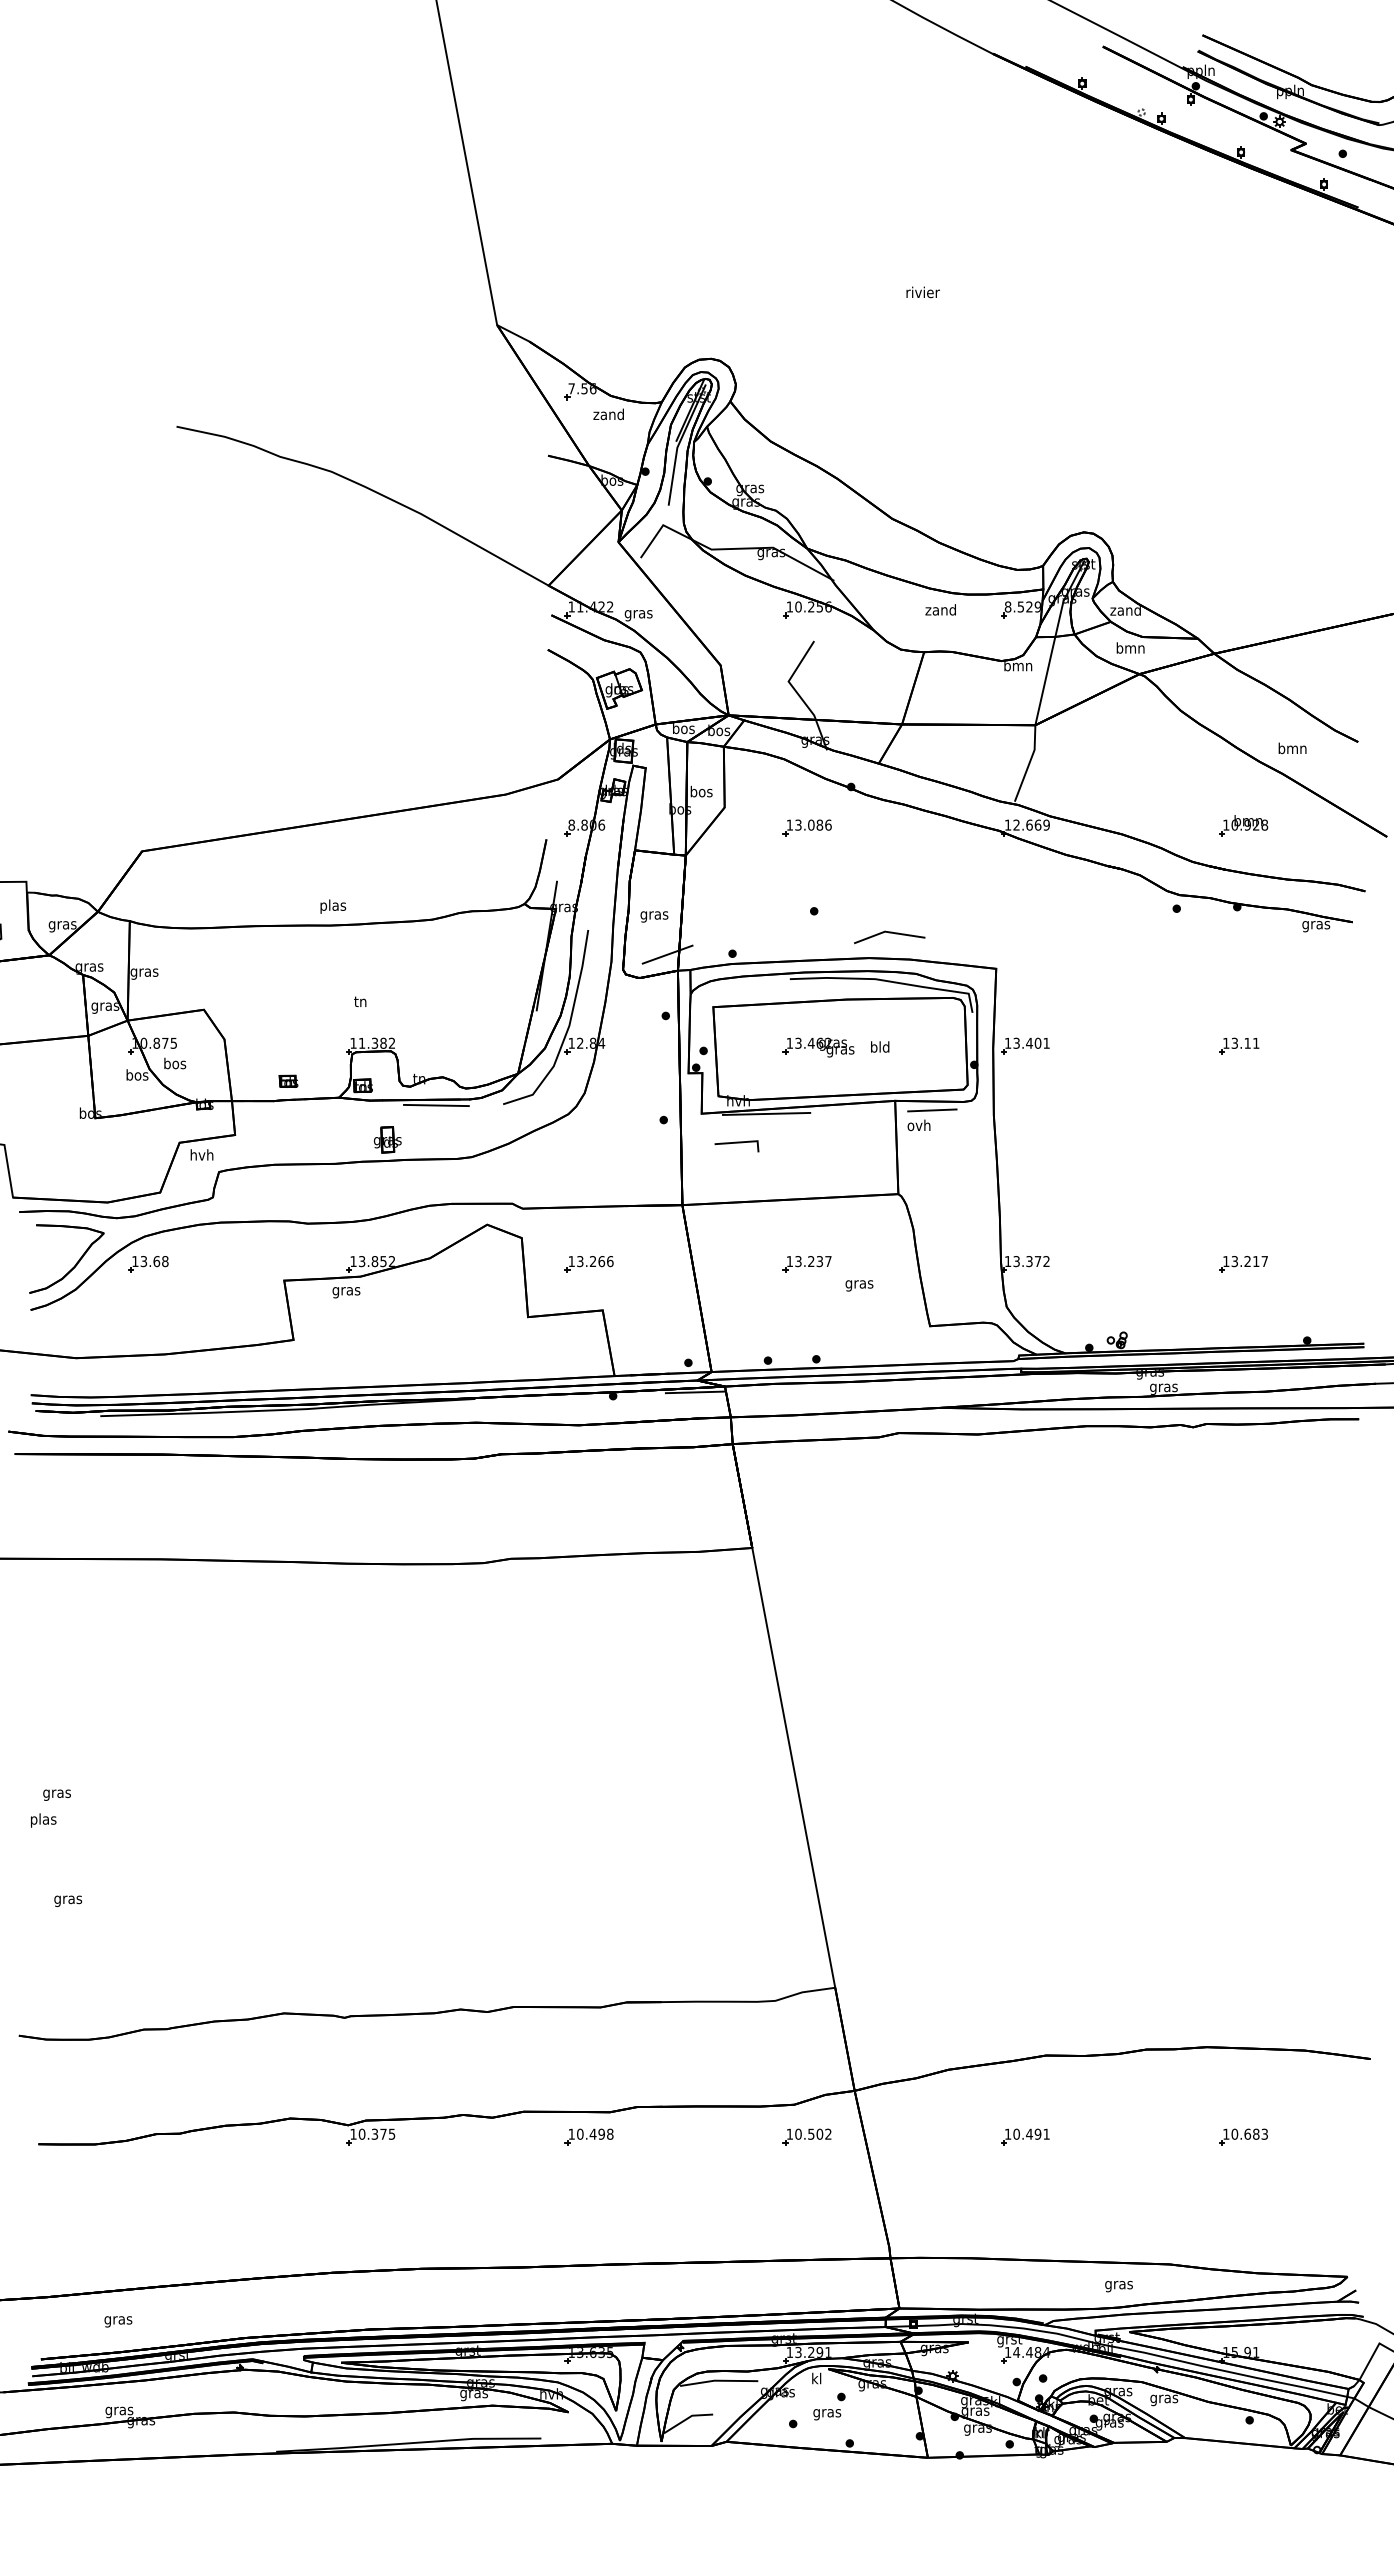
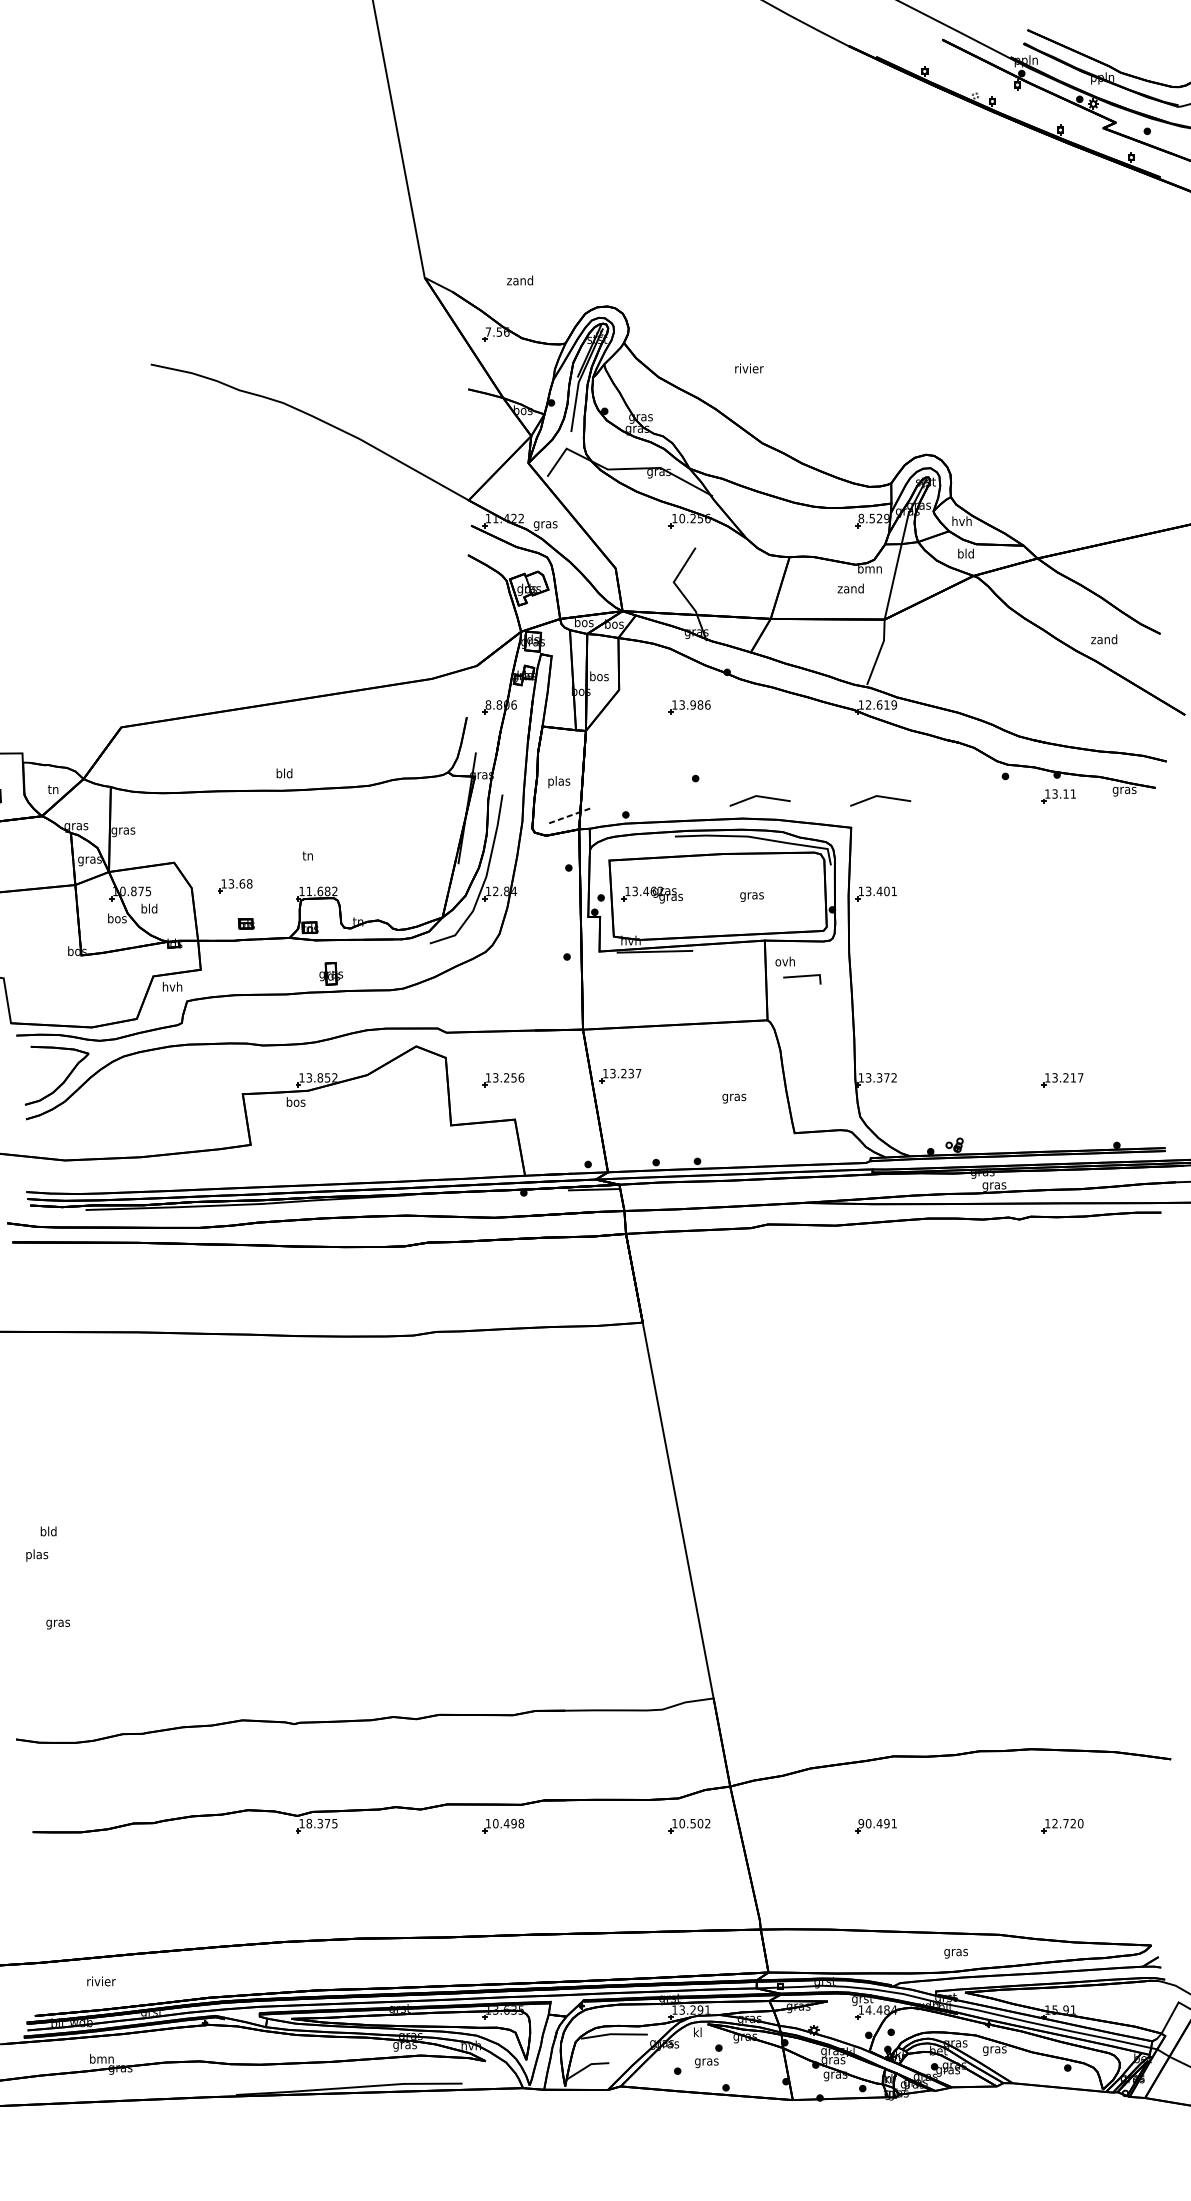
text: (922, 292) -> (748, 368), moved
text: (608, 414) -> (519, 280), moved
text: (940, 609) -> (850, 588), moved
text: (1125, 609) -> (961, 520), zand -> hvh
text: (1130, 647) -> (965, 553), bmn -> bld
text: (1292, 748) -> (1104, 639), bmn -> zand
text: (1037, 824) -> (886, 704), 12.669 -> 12.619
text: (811, 825) -> (693, 705), 13.086 -> 13.986
part: (1243, 825) -> (1062, 705), removed
text: (333, 906) -> (284, 774), plas -> bld
text: (654, 915) -> (559, 782), gras -> plas
text: (62, 925) -> (53, 790), gras -> tn
line: (1030, 933) -> (880, 797), added
line: (668, 954) -> (571, 815), solid -> dashed
text: (374, 1042) -> (319, 890), 11.382 -> 11.682
part: (1239, 1045) -> (1059, 795), moved
part: (818, 1047) -> (652, 894), moved
text: (880, 1048) -> (752, 895), bld -> gras
text: (175, 1063) -> (149, 908), bos -> bld
line: (436, 1105) -> (372, 944), removed
line: (932, 1110) -> (796, 948), removed
line: (736, 1143) -> (801, 977), moved
text: (601, 1261) -> (513, 1077), 13.266 -> 13.256
part: (148, 1264) -> (235, 886), moved
part: (806, 1264) -> (619, 1076), moved
text: (346, 1291) -> (295, 1103), gras -> bos
text: (56, 1793) -> (48, 1532), gras -> bld
text: (1007, 2133) -> (860, 1822), 10.491 -> 90.491
text: (1249, 2133) -> (1067, 1822), 10.683 -> 12.720
text: (361, 2134) -> (308, 1823), 10.375 -> 18.375
text: (118, 2320) -> (101, 1982), gras -> rivier
text: (119, 2410) -> (102, 2059), gras -> bmn

